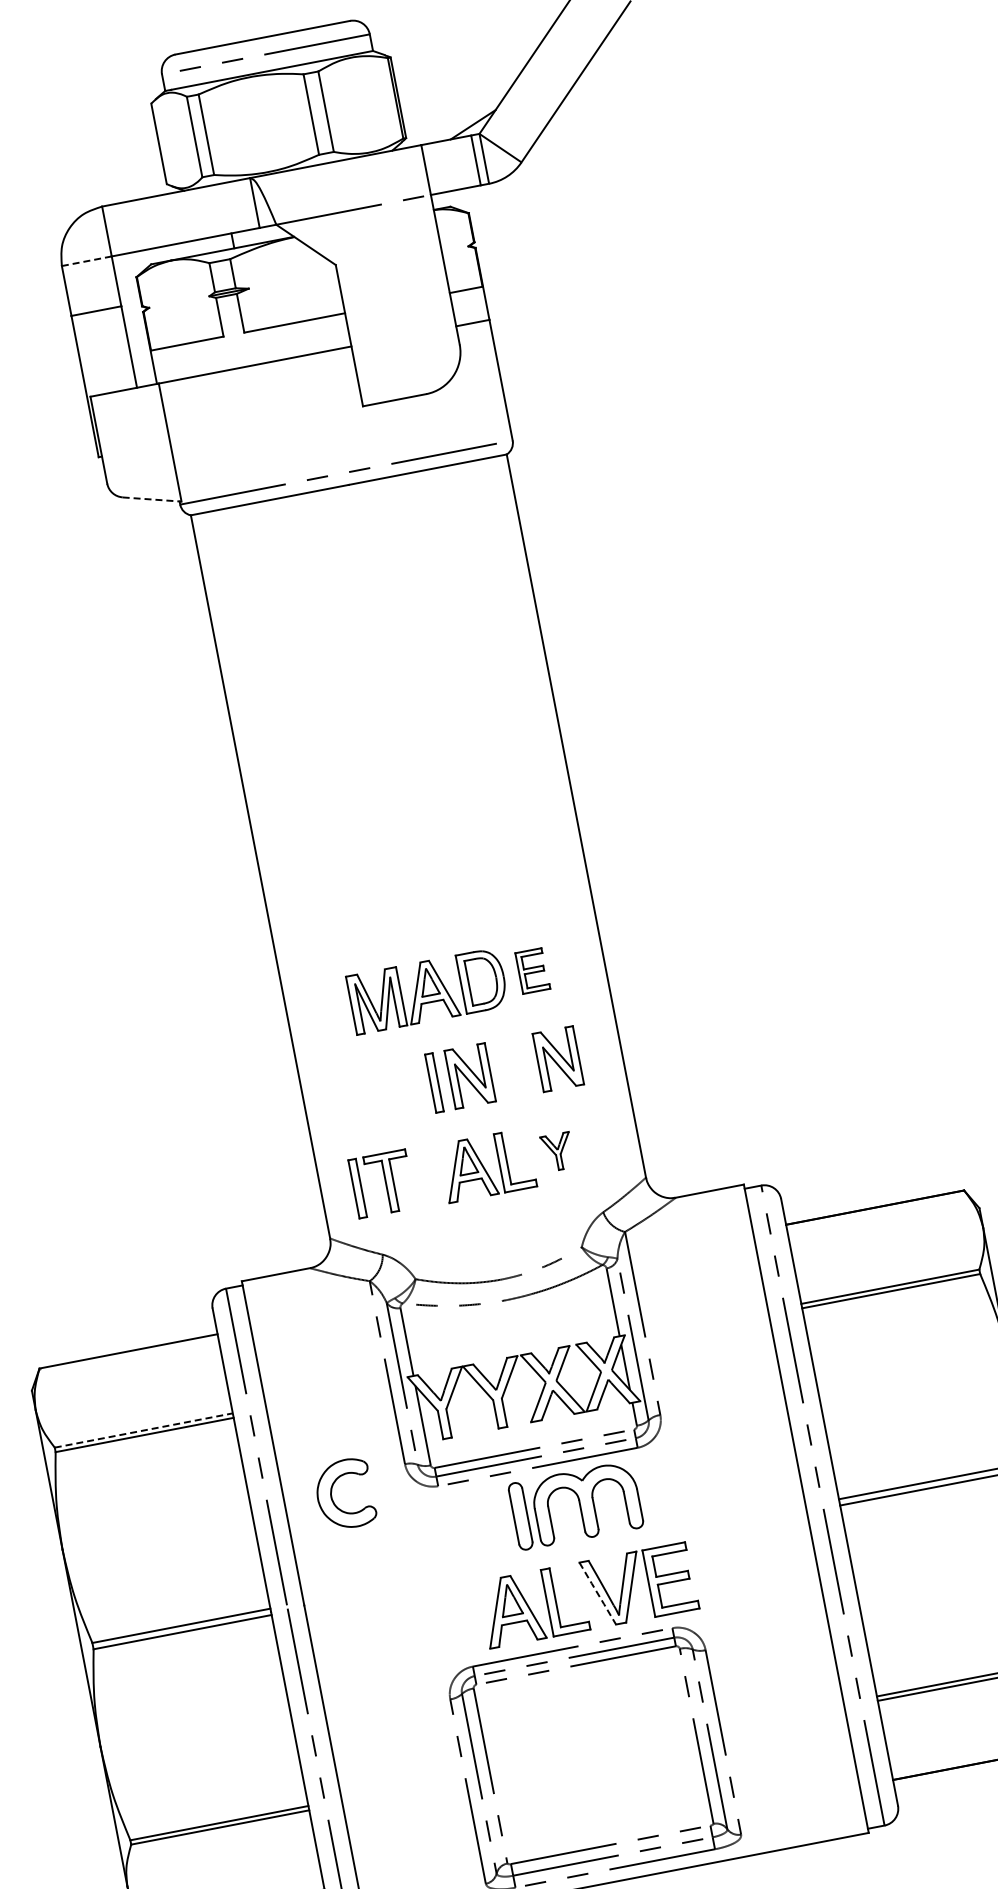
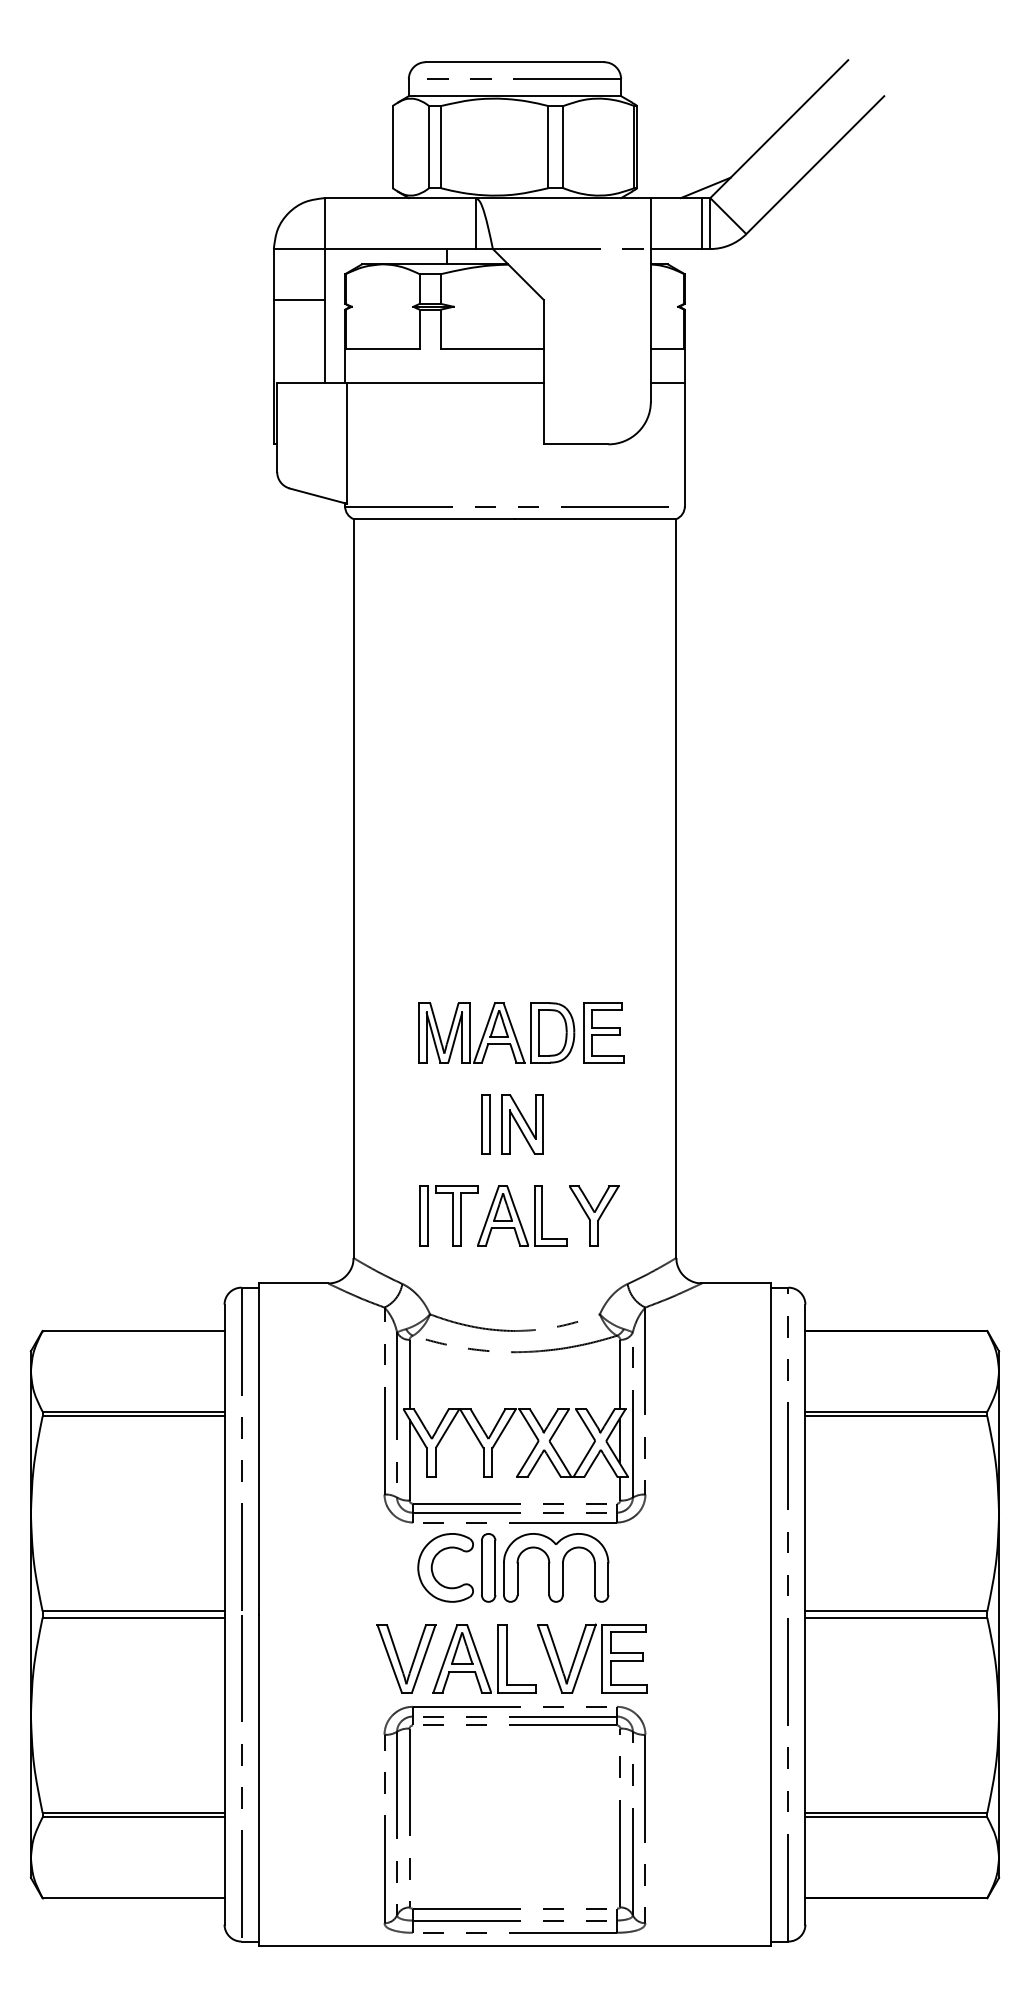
line: (87, 261) -> (299, 249), dashed -> solid
line: (152, 499) -> (318, 496), dashed -> solid
part: (532, 970) -> (603, 1032), size x1.43
part: (558, 1059) -> (612, 1124), removed
part: (557, 1151) -> (594, 1215), size x1.67
part: (381, 1183) -> (448, 1215), moved
line: (143, 1430) -> (133, 1411), dashed -> solid
part: (332, 1492) -> (433, 1563), moved
line: (597, 1593) -> (549, 1658), dashed -> solid
part: (452, 1624) -> (400, 1661), added

